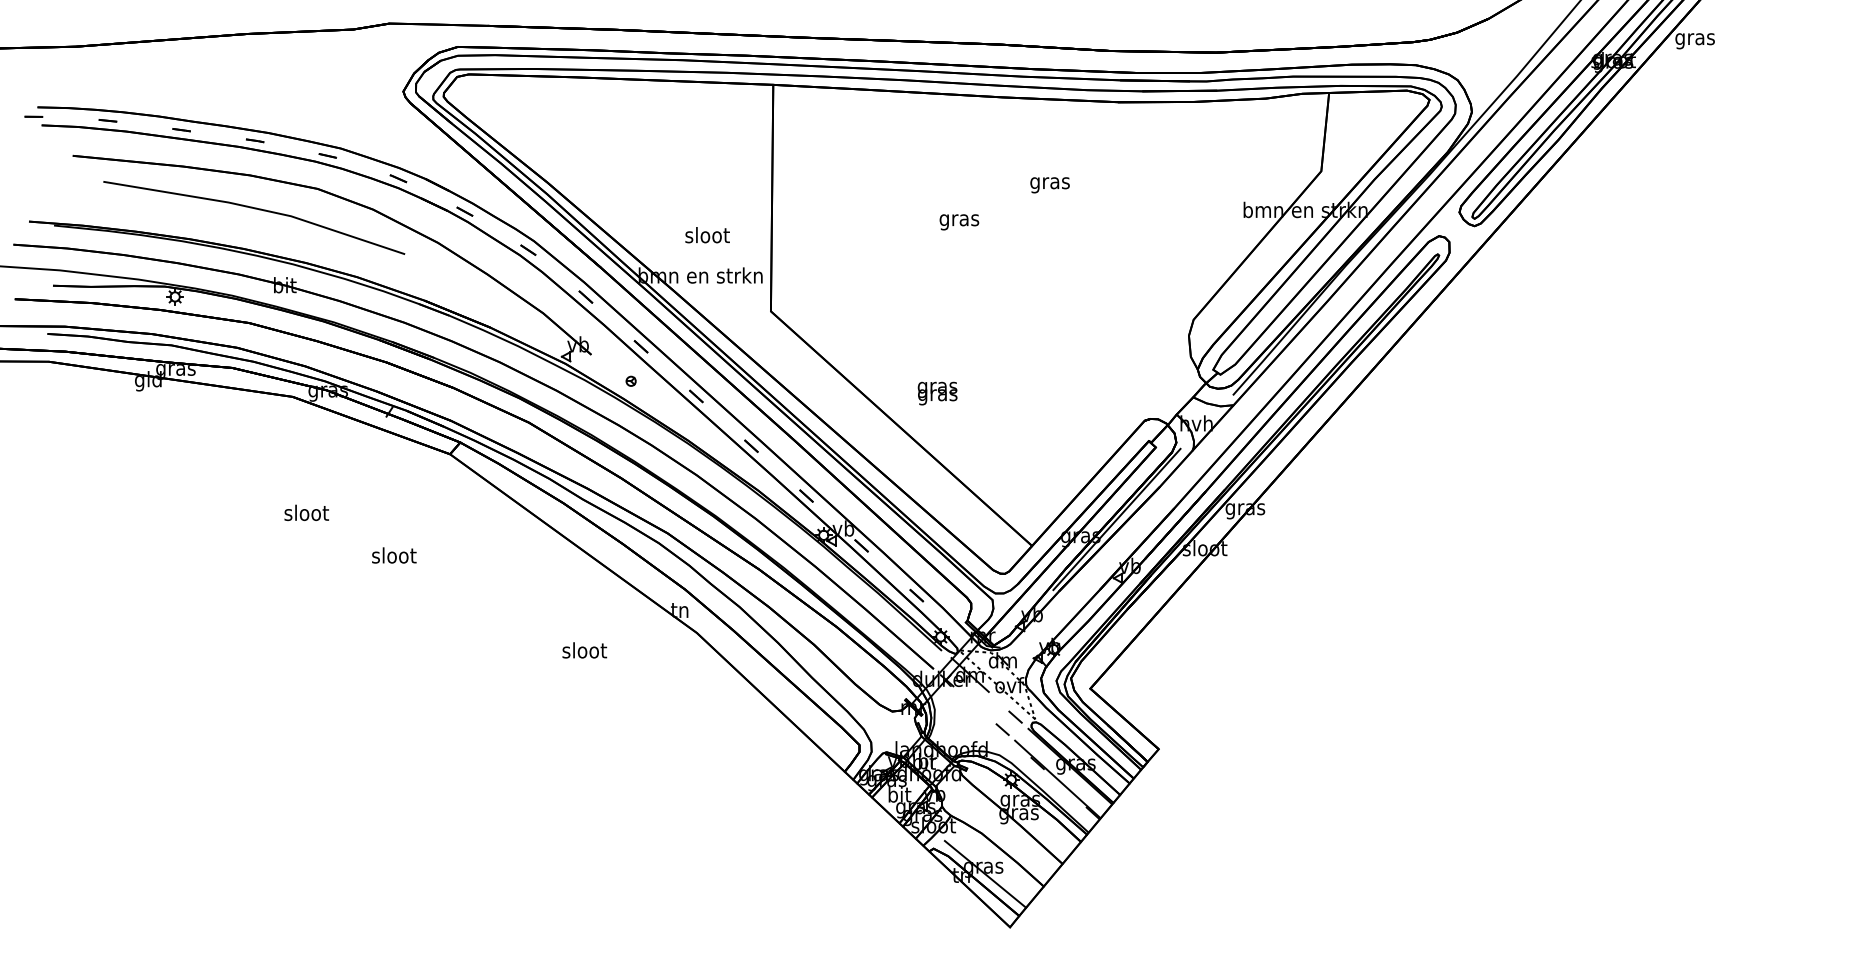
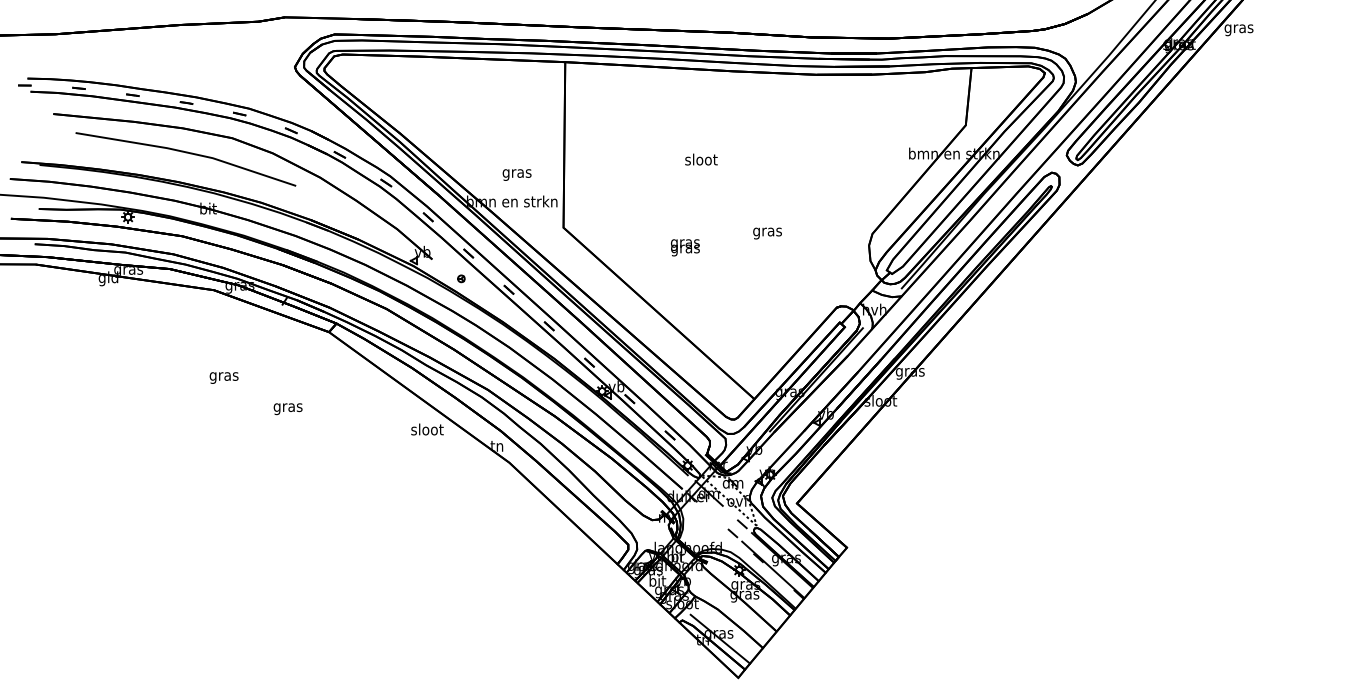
text: (1049, 185) -> (767, 233), moved
text: (959, 219) -> (701, 160), gras -> sloot
text: (707, 237) -> (517, 173), sloot -> gras
text: (937, 393) -> (685, 247), moved
text: (307, 514) -> (224, 376), sloot -> gras
text: (394, 557) -> (288, 407), sloot -> gras
text: (584, 650) -> (427, 429), moved

